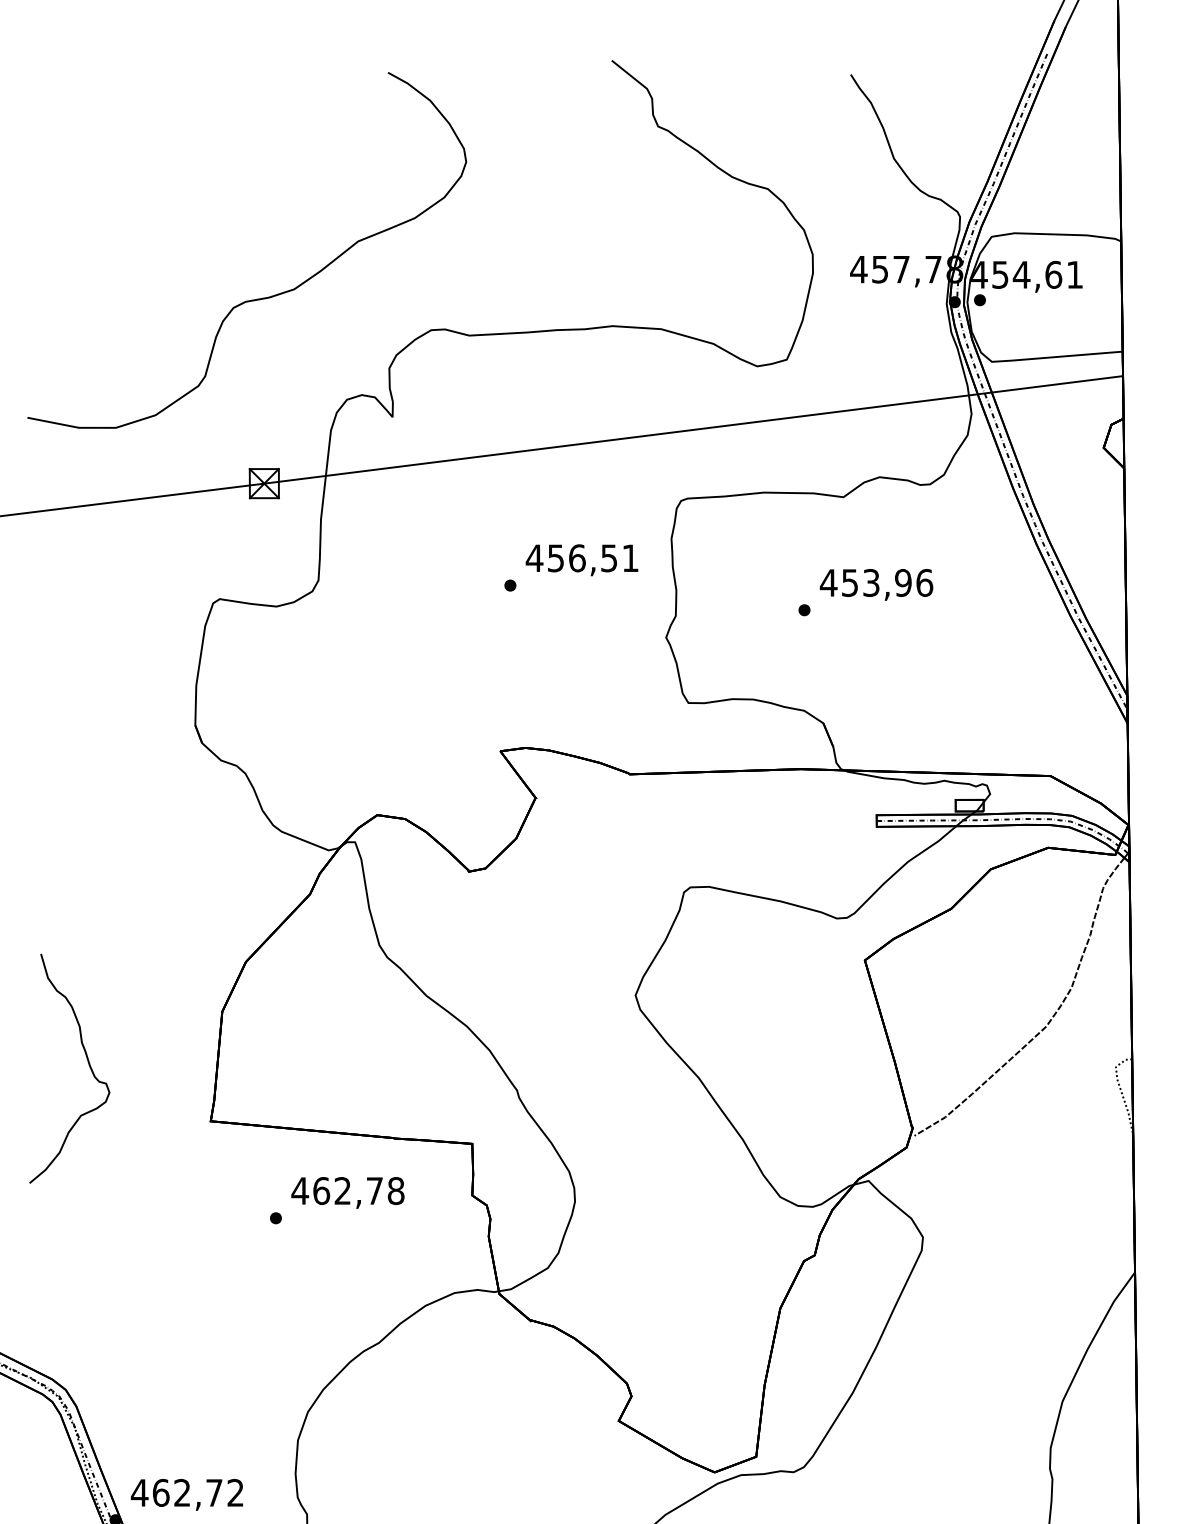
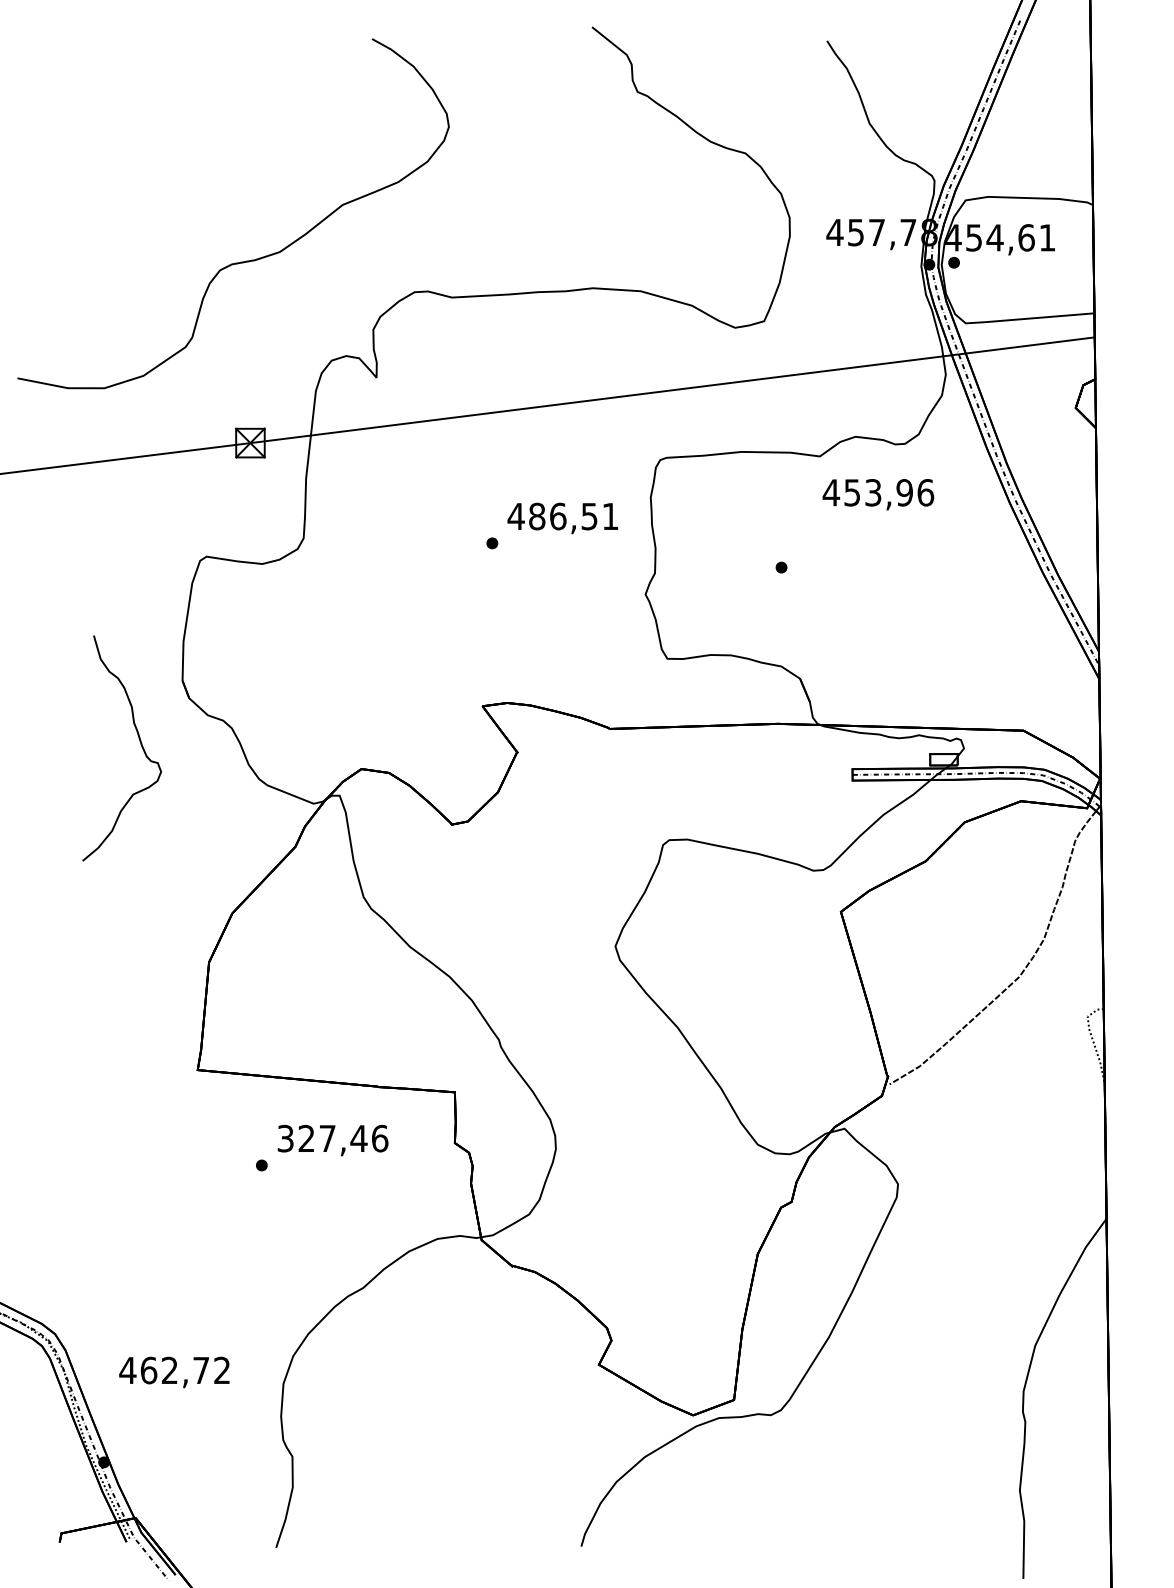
text: (556, 558) -> (537, 516), 456,51 -> 486,51
text: (876, 584) -> (878, 494), moved
curve: (87, 1061) -> (139, 741), moved
text: (347, 1190) -> (332, 1138), 462,78 -> 327,46
text: (187, 1494) -> (174, 1372), moved

